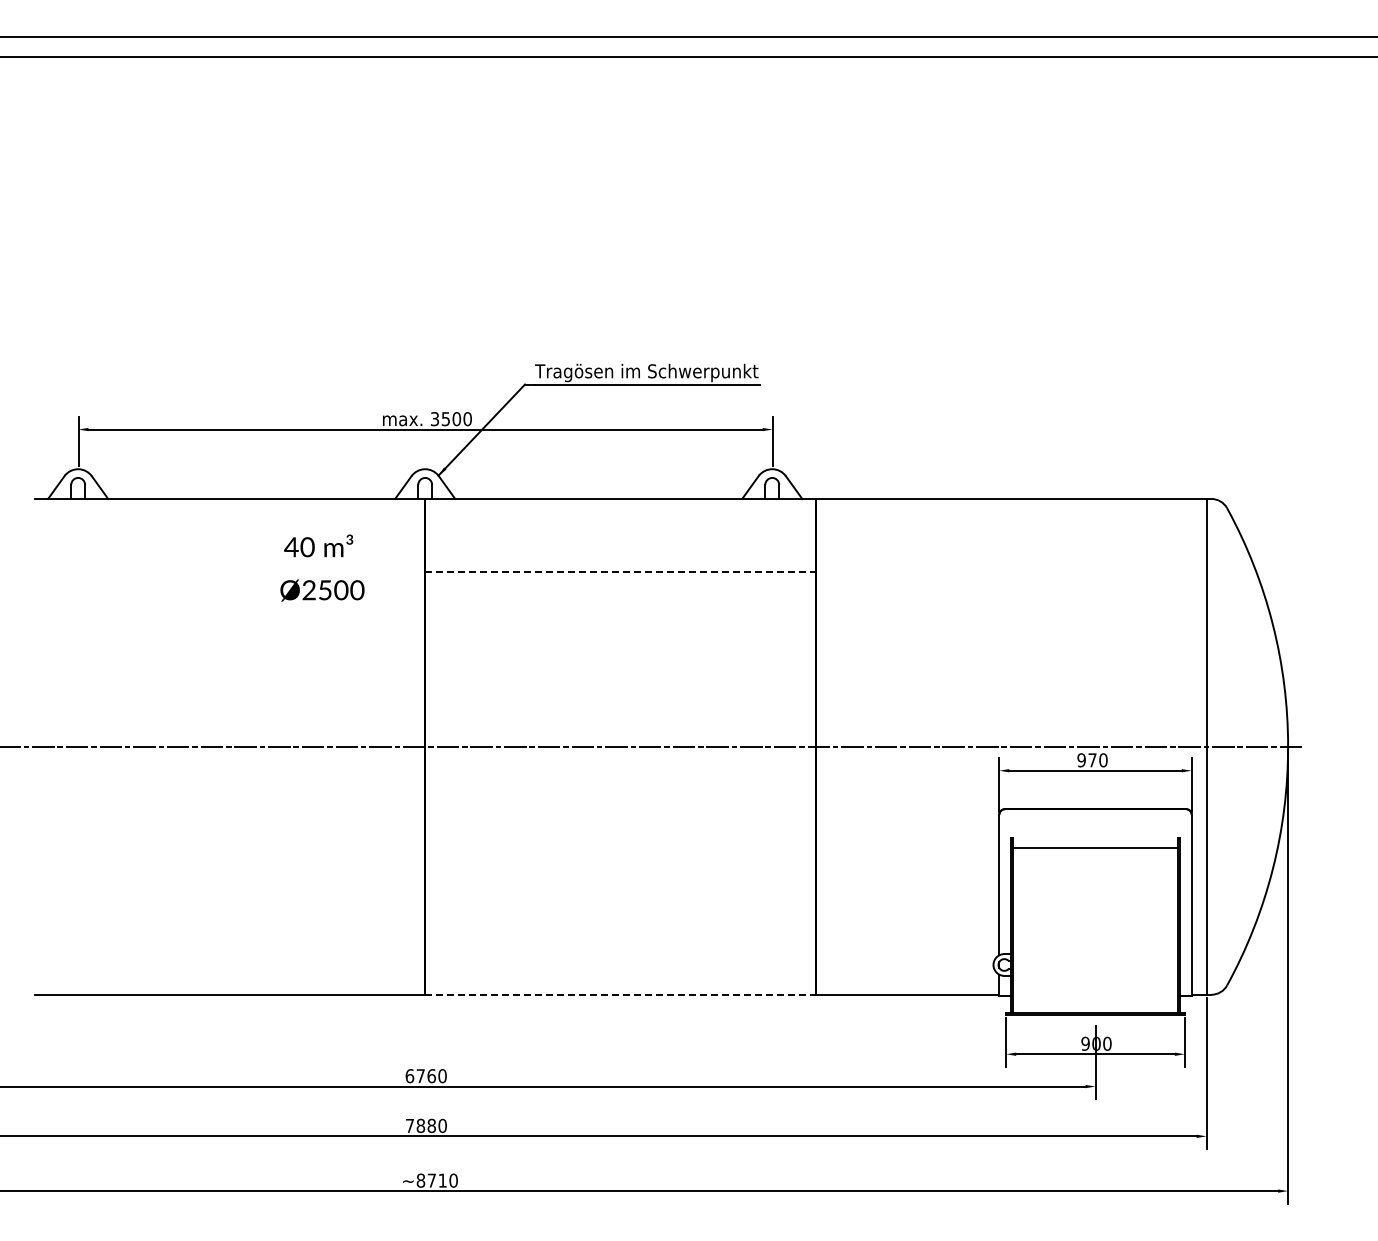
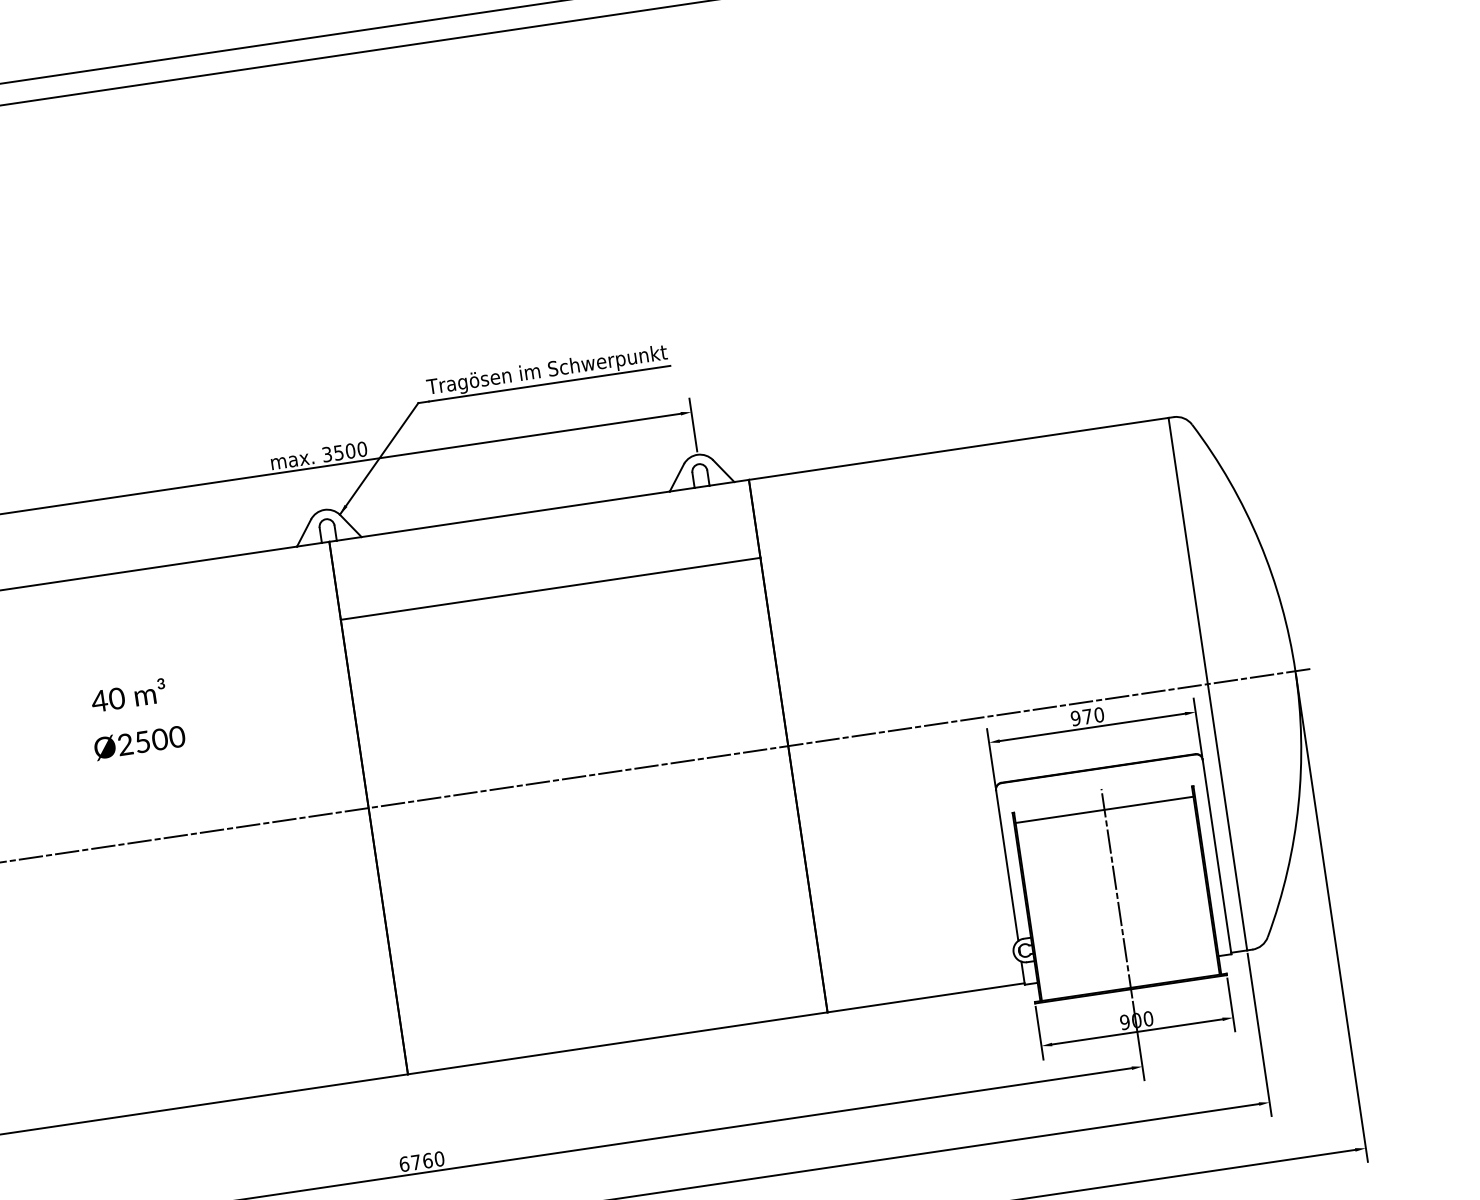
text: (322, 567) -> (136, 718), moved
line: (621, 571) -> (551, 588), dashed -> solid
line: (1095, 925) -> (1116, 893), added
line: (621, 994) -> (618, 1042), dashed -> solid

